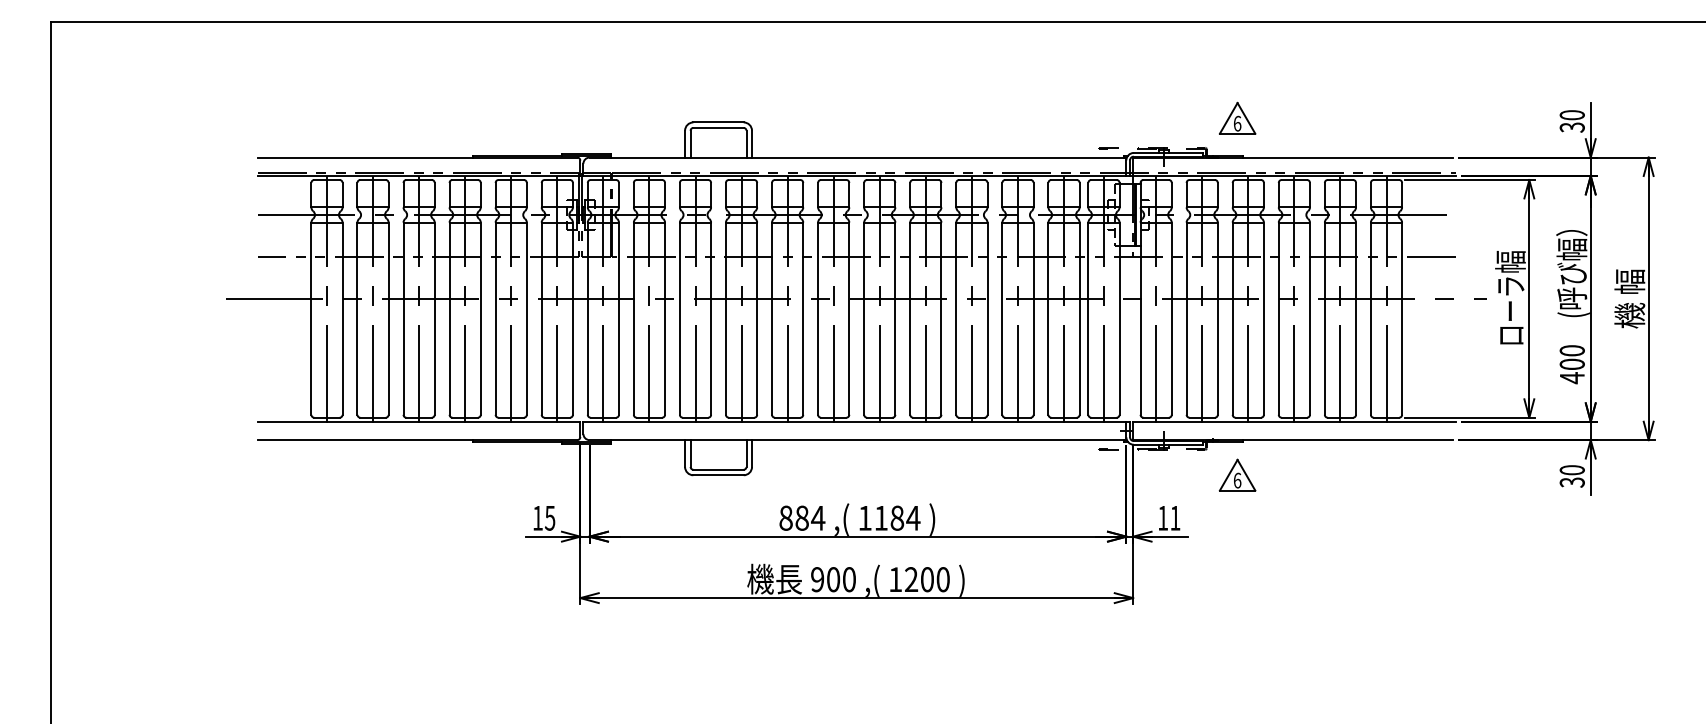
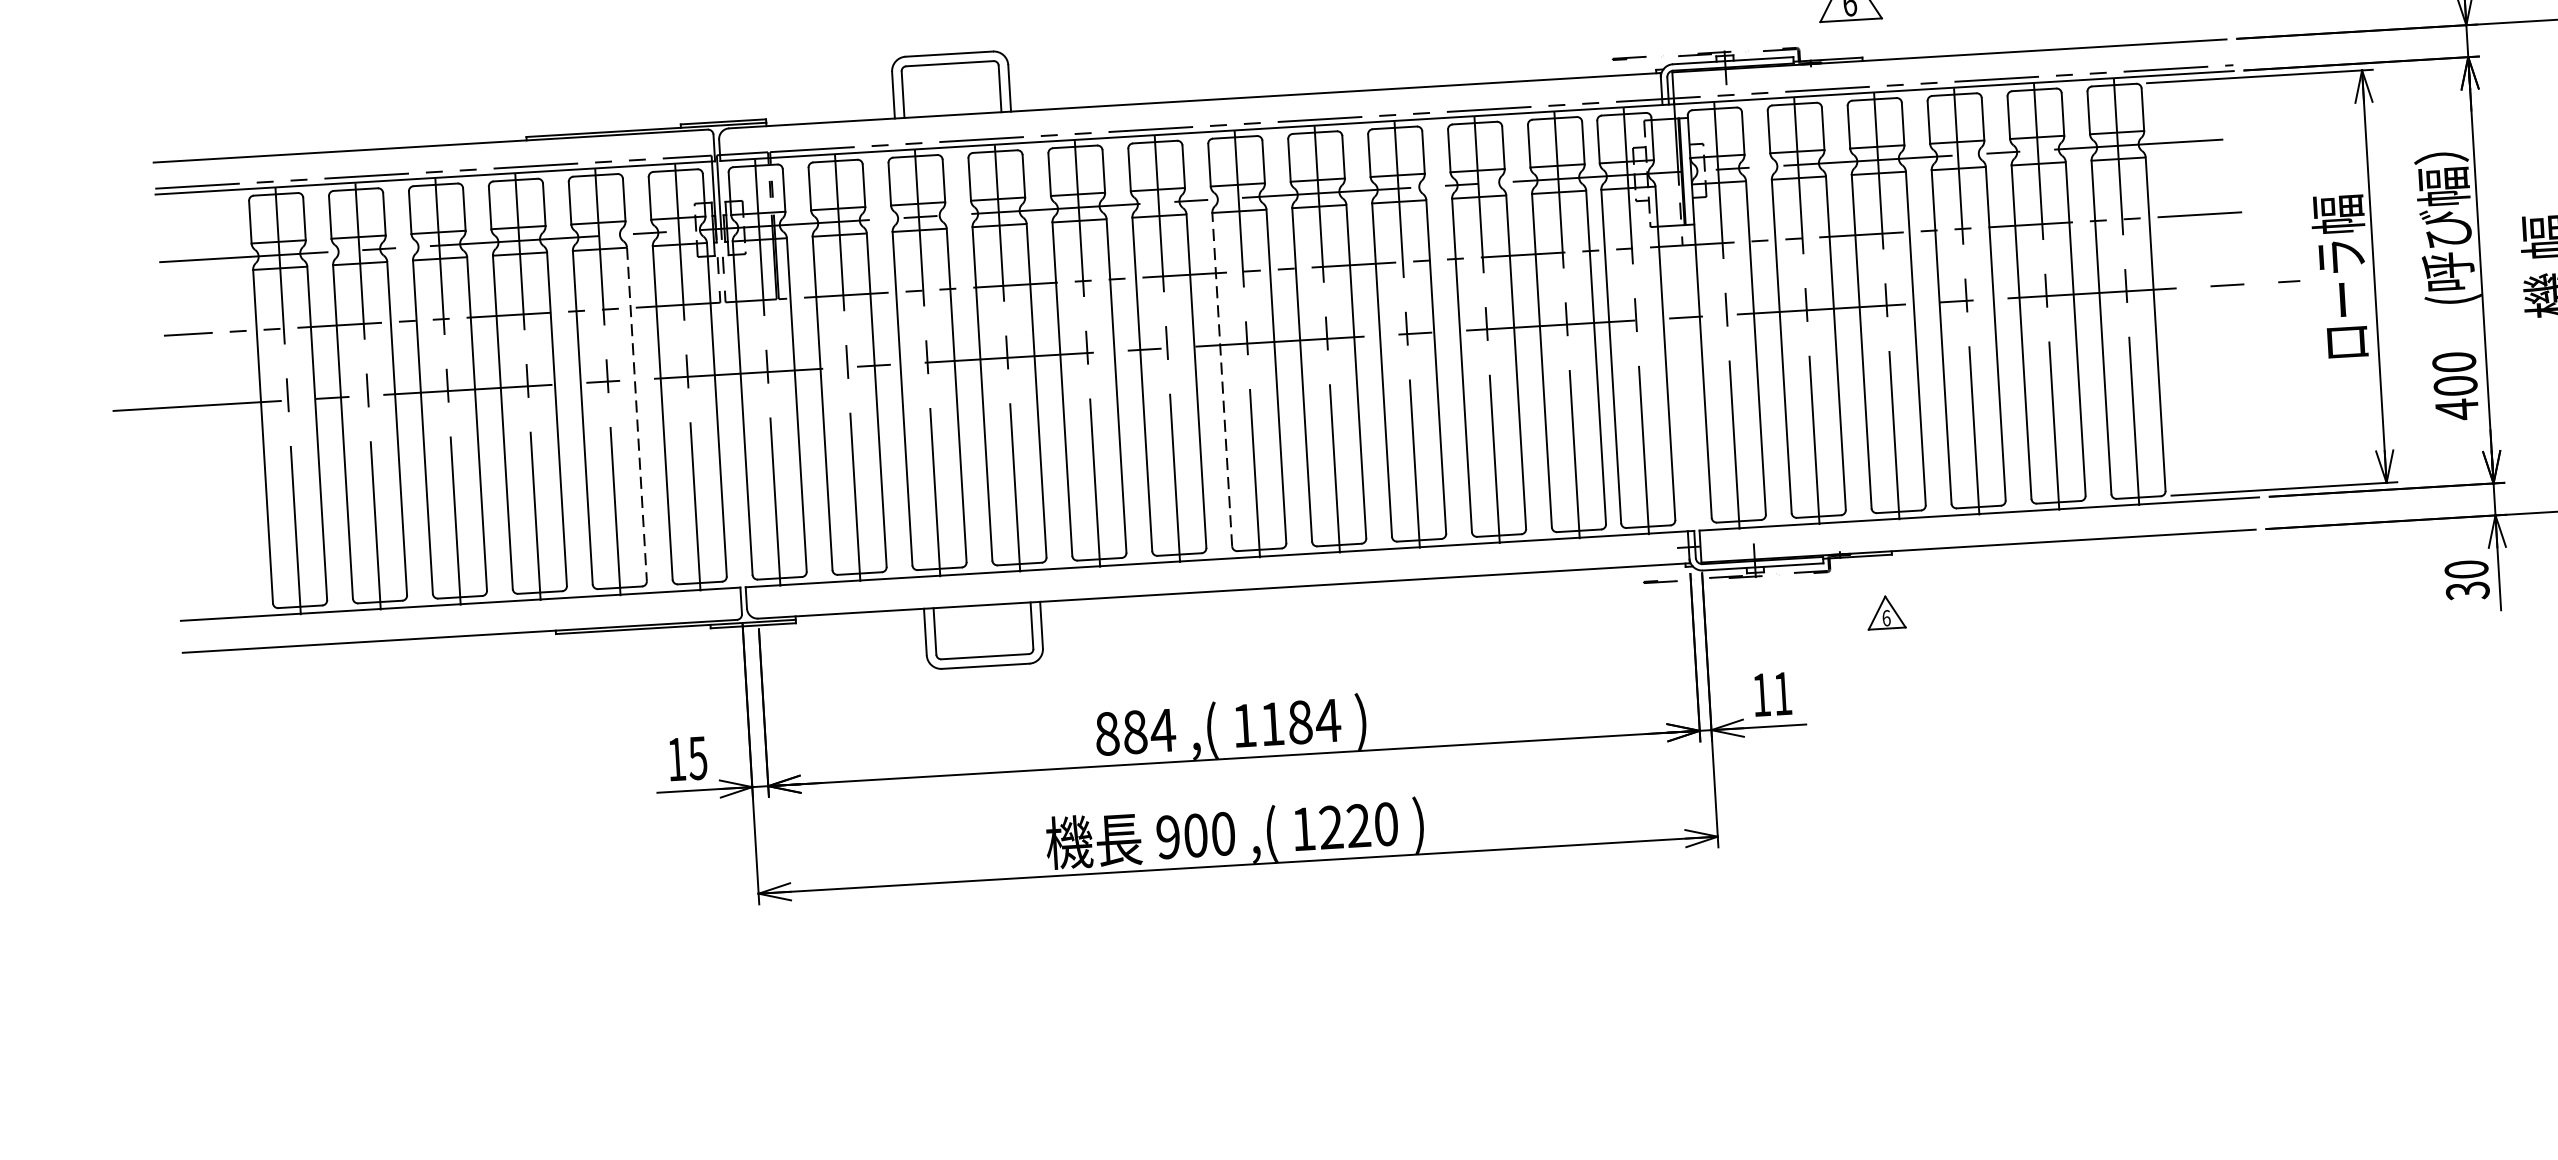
line: (864, 318) -> (1222, 379), solid -> dashed
line: (526, 319) -> (636, 415), solid -> dashed
part: (1237, 474) -> (1886, 611), size x0.6
text: (926, 579) -> (1357, 825), 1200 -> 1220

